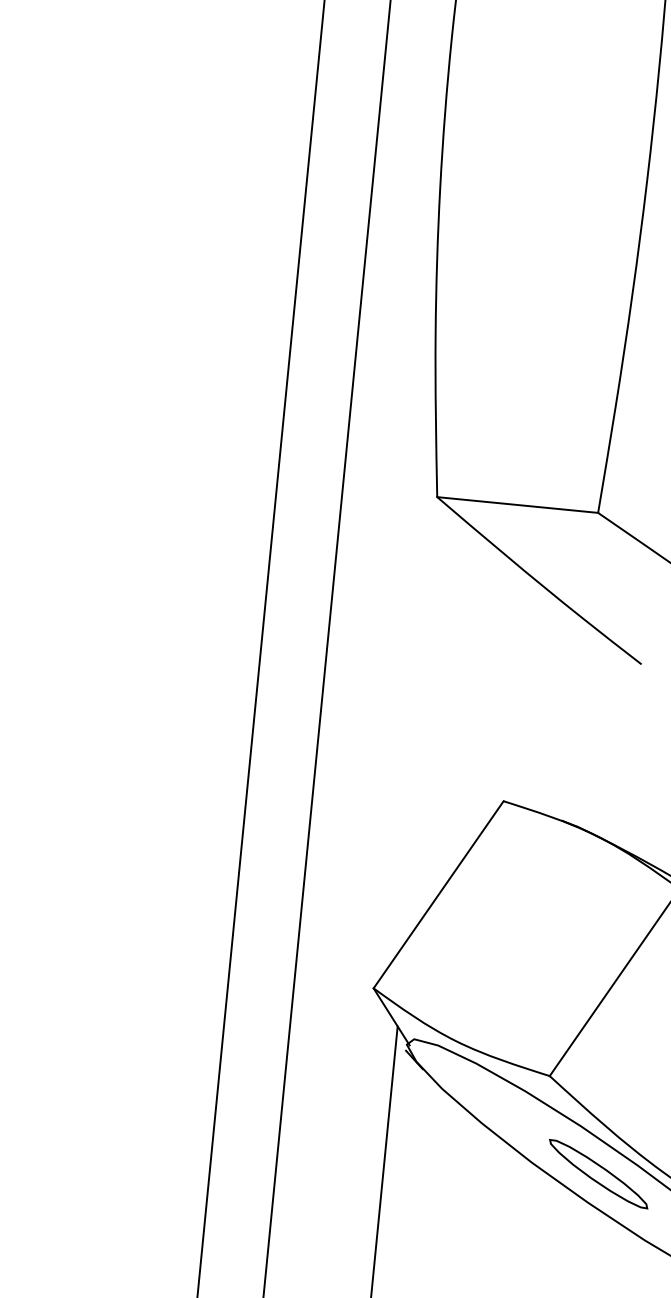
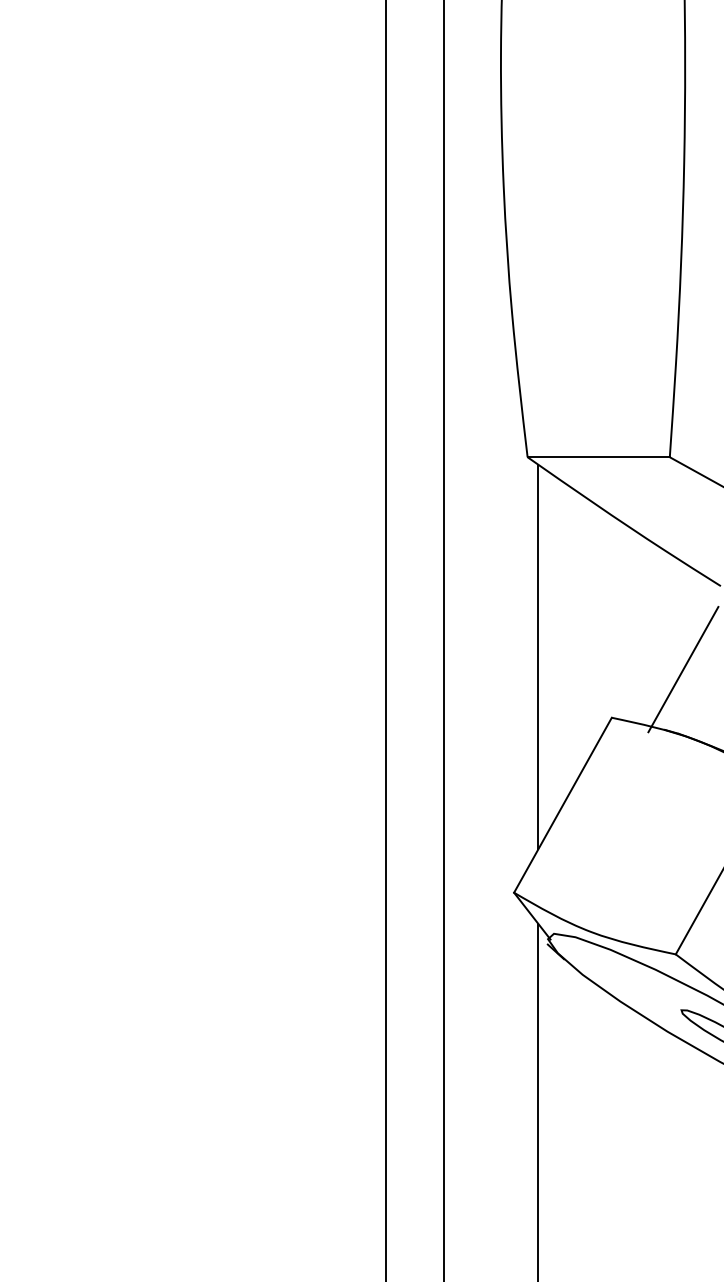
line: (427, 723) -> (538, 656), added
line: (590, 754) -> (683, 669), added

